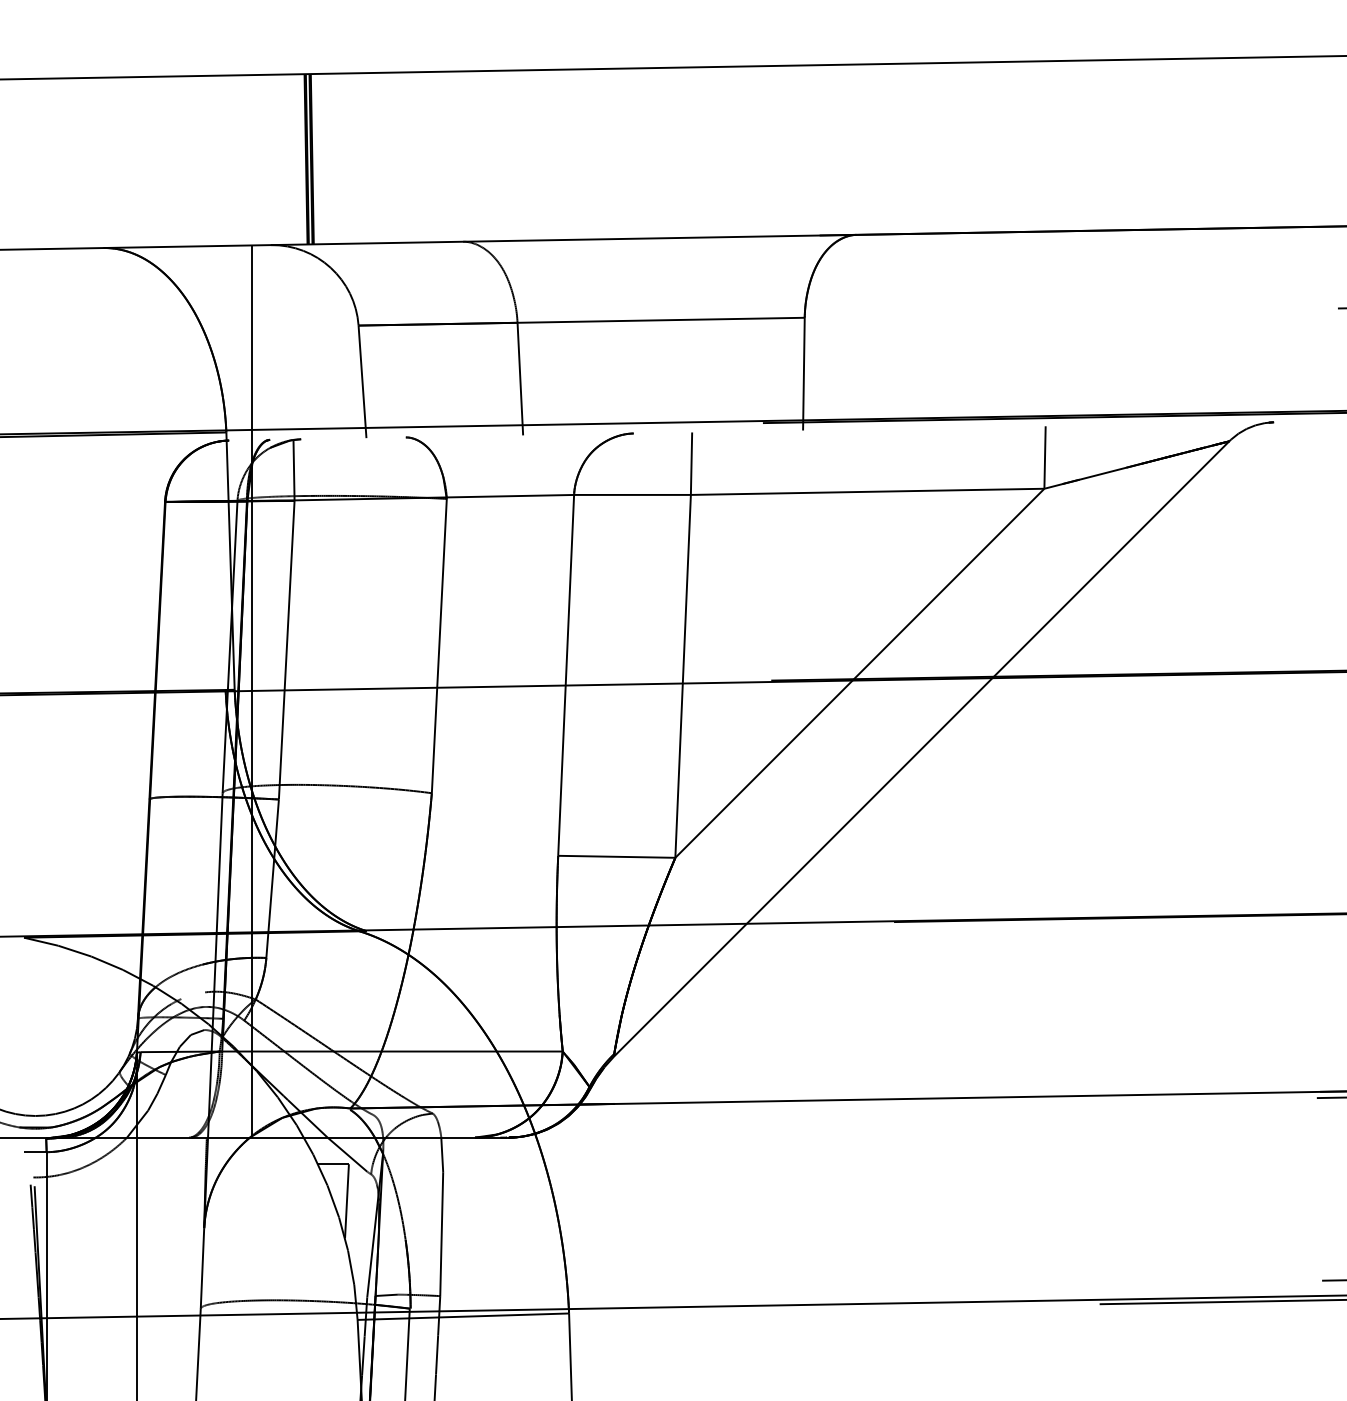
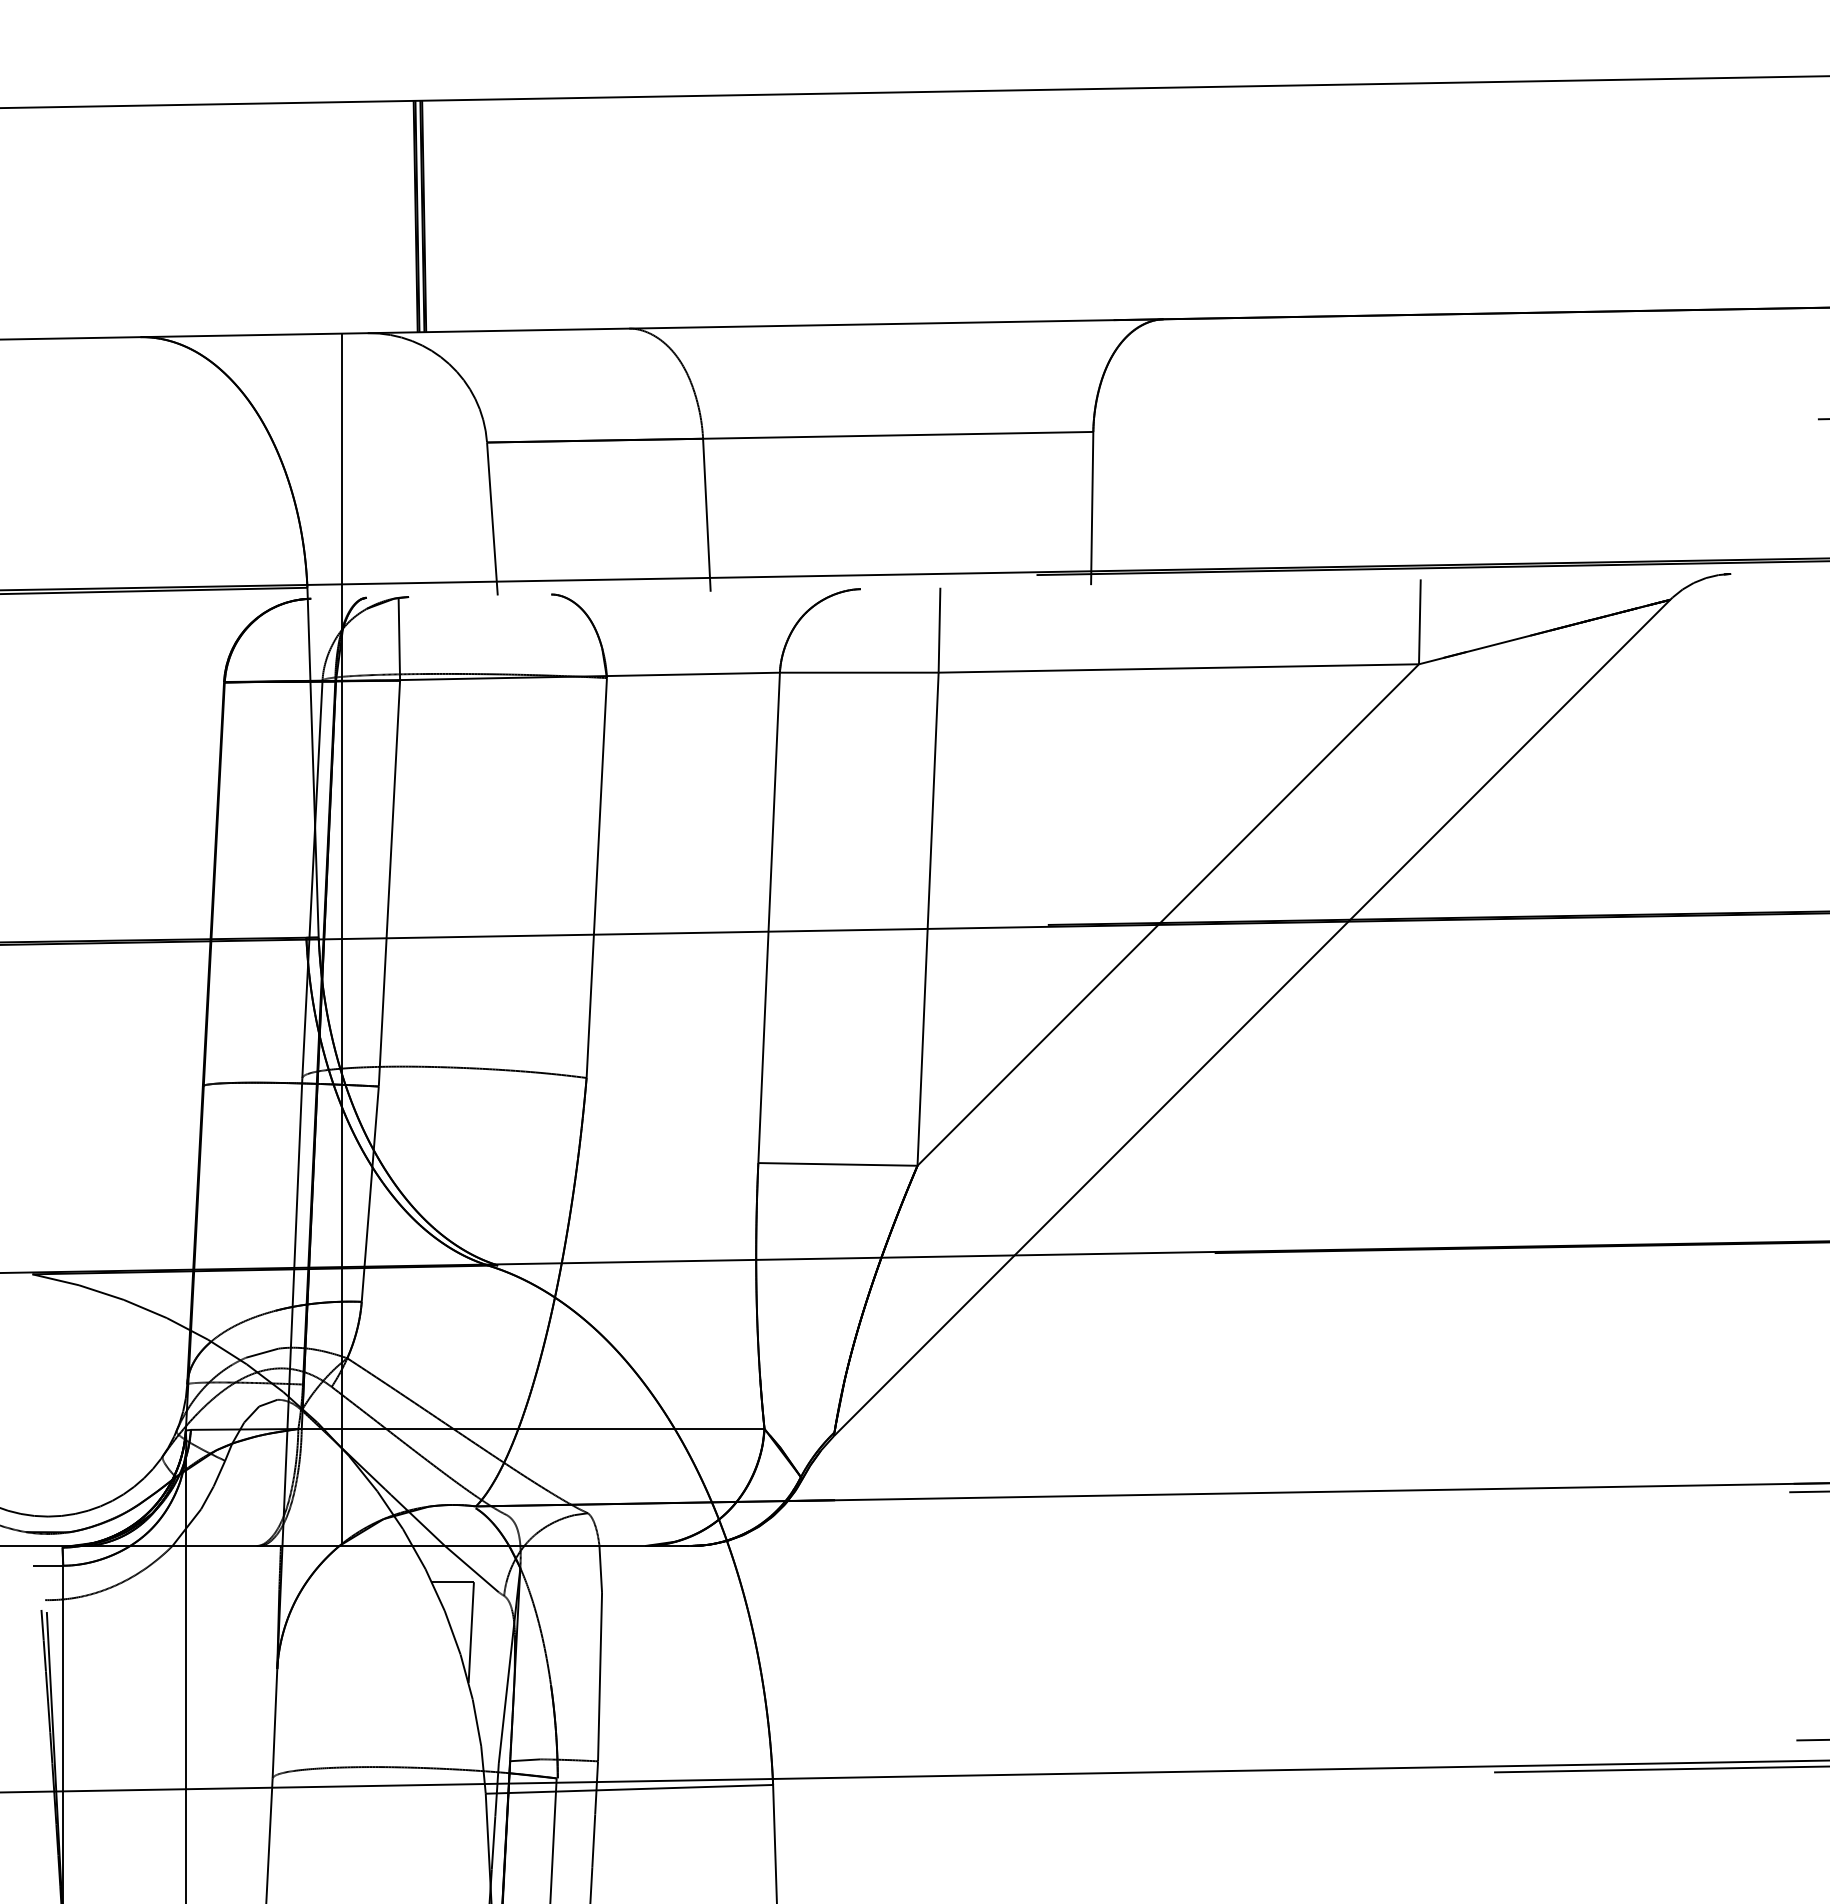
line: (193, 995) -> (262, 1352), added

